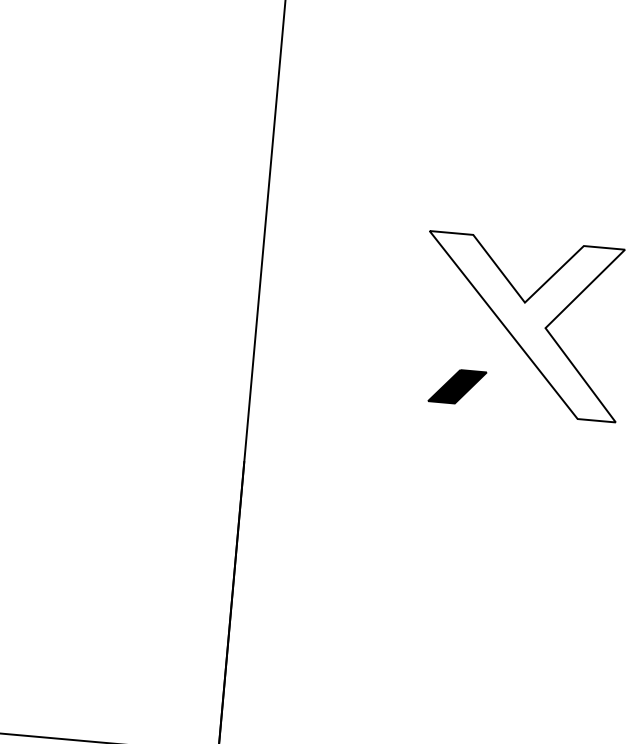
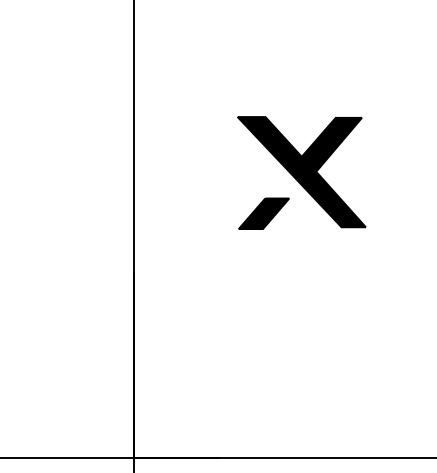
fill: (522, 327) -> (301, 172), added
part: (456, 386) -> (263, 213), size x1.43

